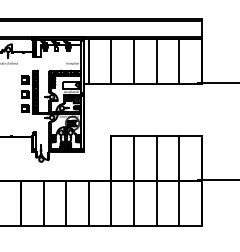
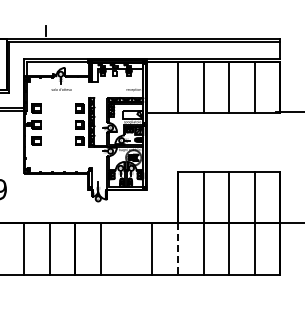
line: (89, 61) -> (152, 87), removed
line: (66, 203) -> (126, 248), removed
line: (111, 204) -> (177, 249), solid -> dashed

